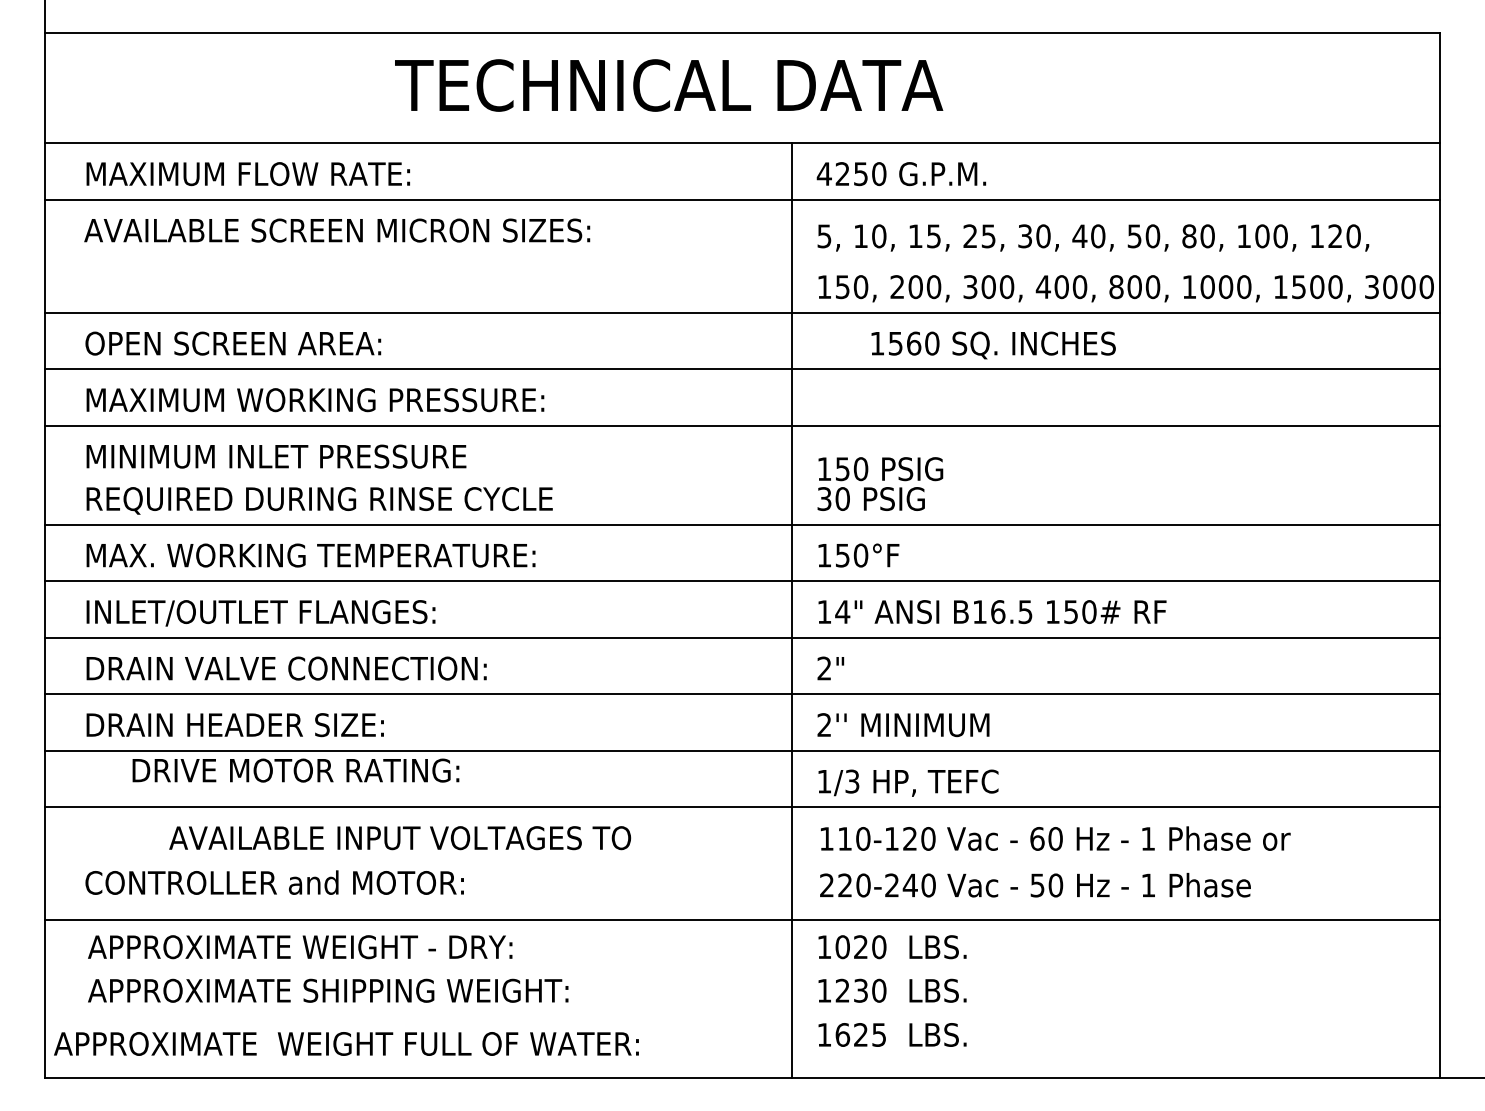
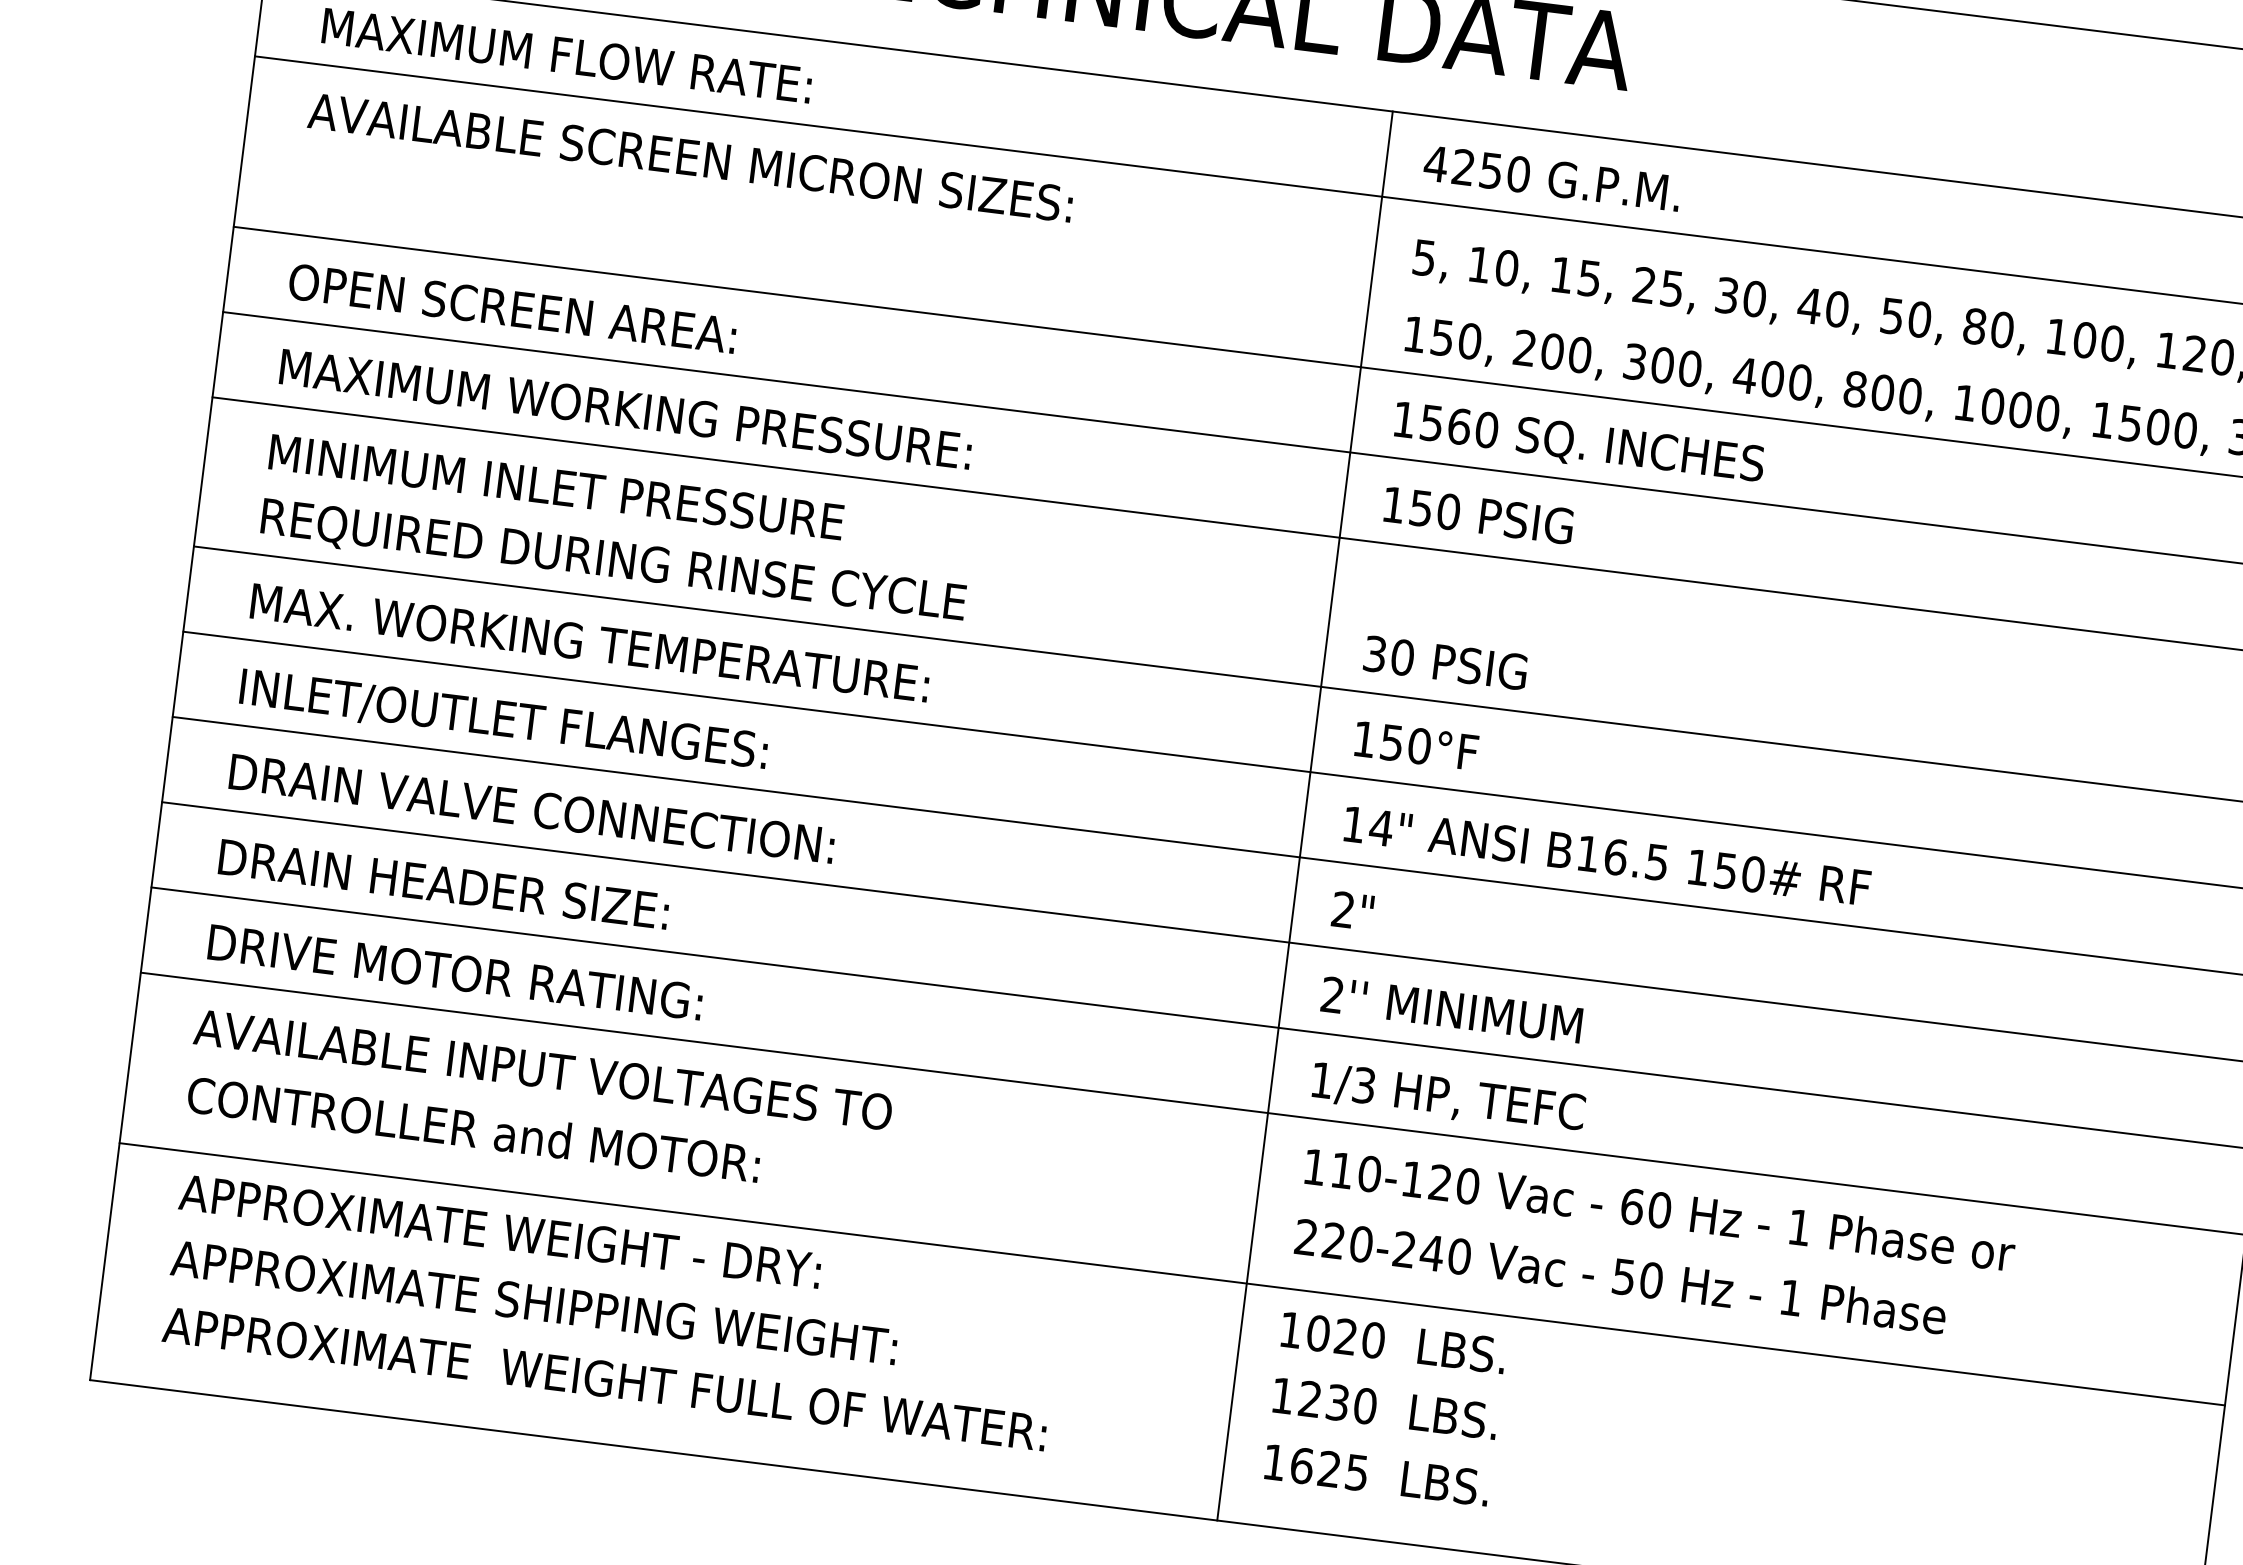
text: (993, 345) -> (1578, 444), moved
text: (880, 469) -> (1478, 516), moved
text: (295, 770) -> (454, 972), moved
text: (400, 838) -> (543, 1070), moved
text: (346, 1043) -> (604, 1378), moved

